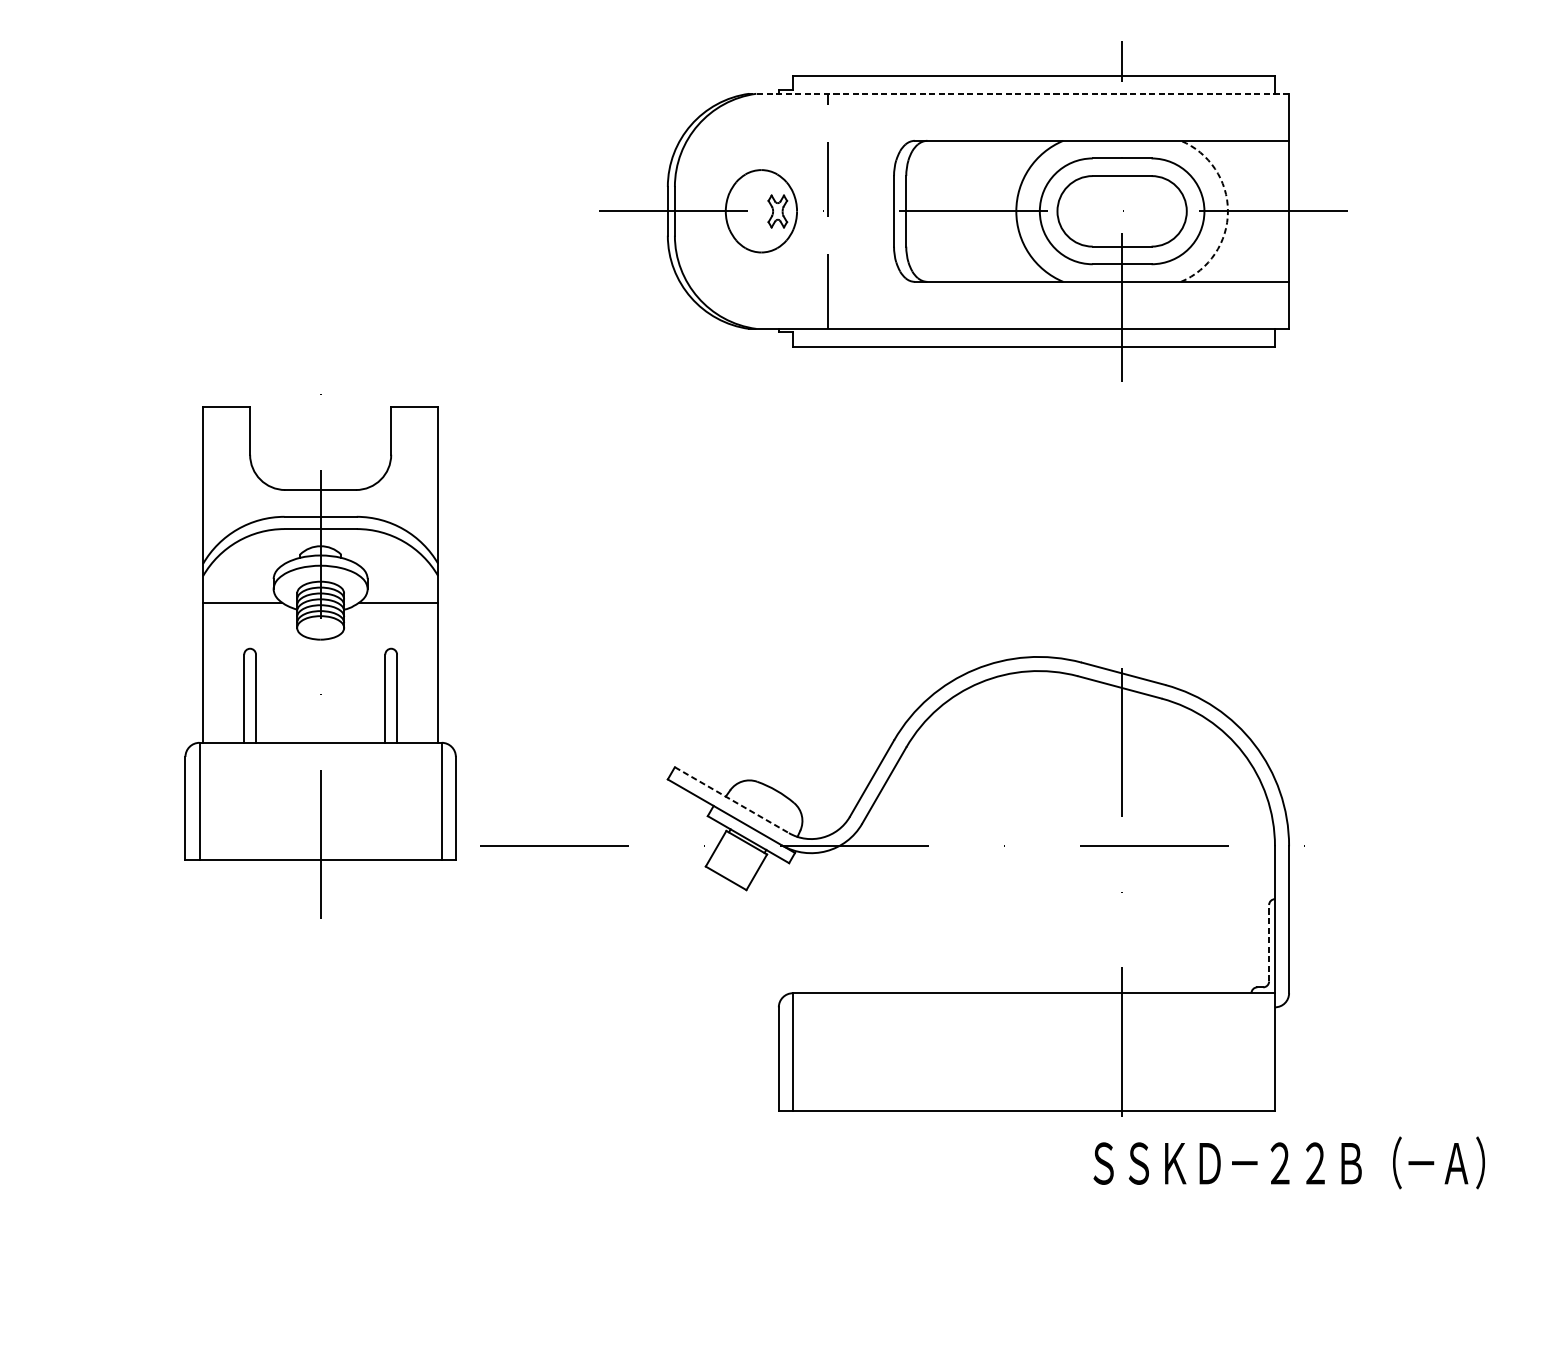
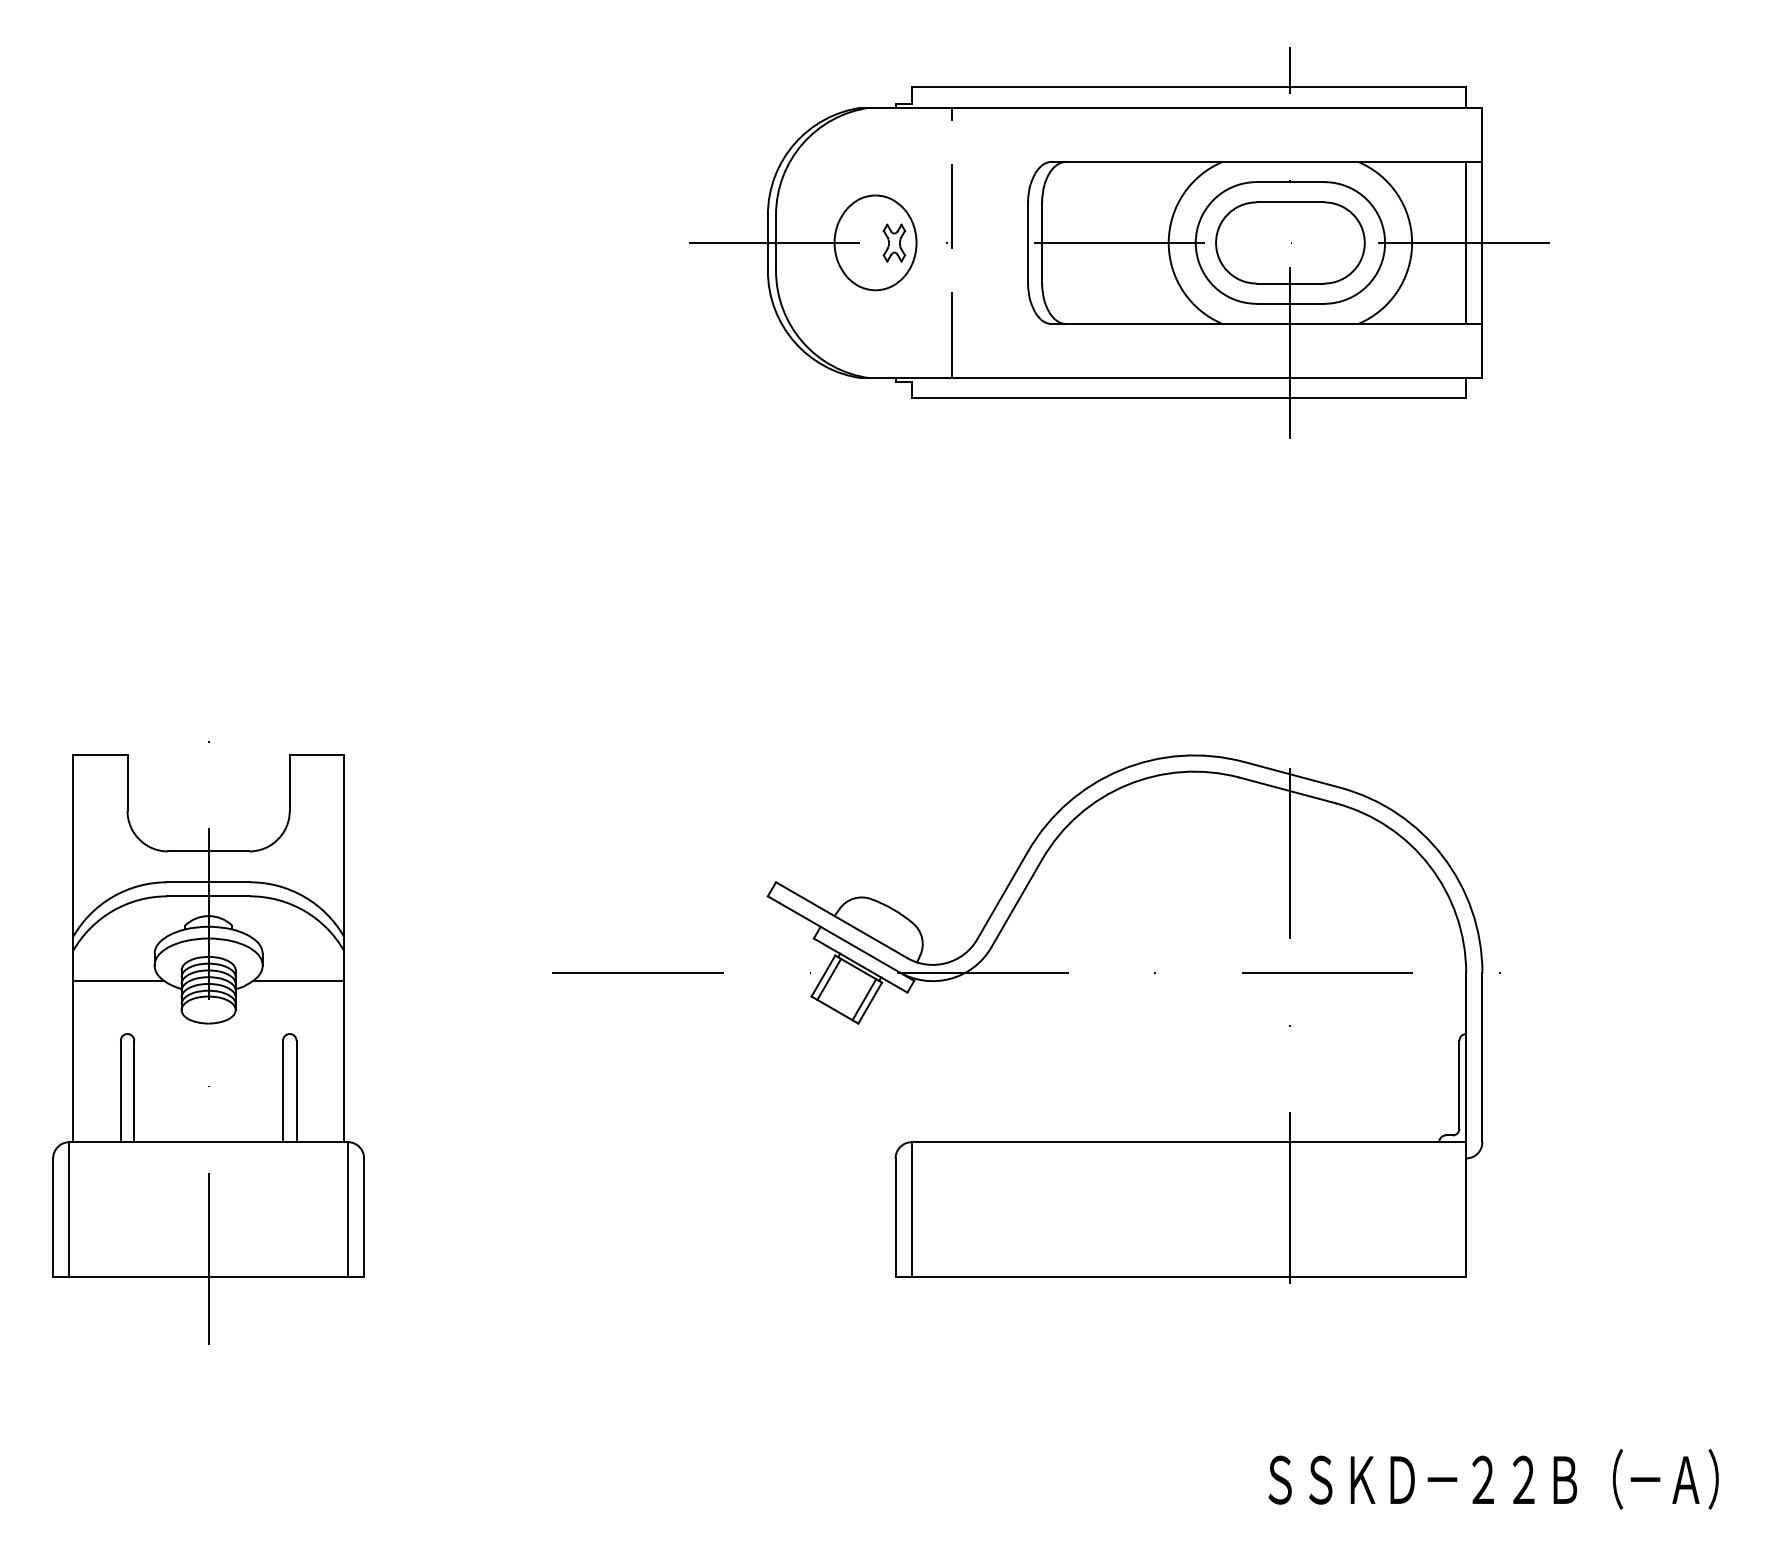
line: (1018, 93) -> (1171, 107), dashed -> solid
arc: (1228, 210) -> (1412, 242), dashed -> solid
line: (1275, 210) -> (1466, 242), added
part: (320, 656) -> (208, 1042), moved
line: (731, 800) -> (841, 920), dashed -> solid
line: (721, 850) -> (829, 978), added
line: (751, 869) -> (864, 999), added
line: (1269, 943) -> (1459, 1084), dashed -> solid
text: (1289, 1163) -> (1493, 1479), moved

